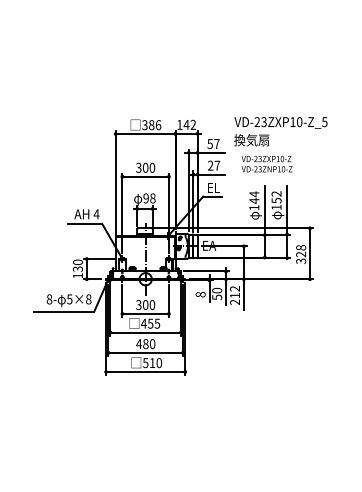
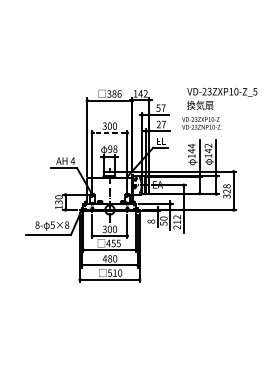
text: (280, 131) -> (221, 98), moved
line: (145, 176) -> (109, 132), solid -> dashed
text: (276, 200) -> (208, 150), 152 -> 142

